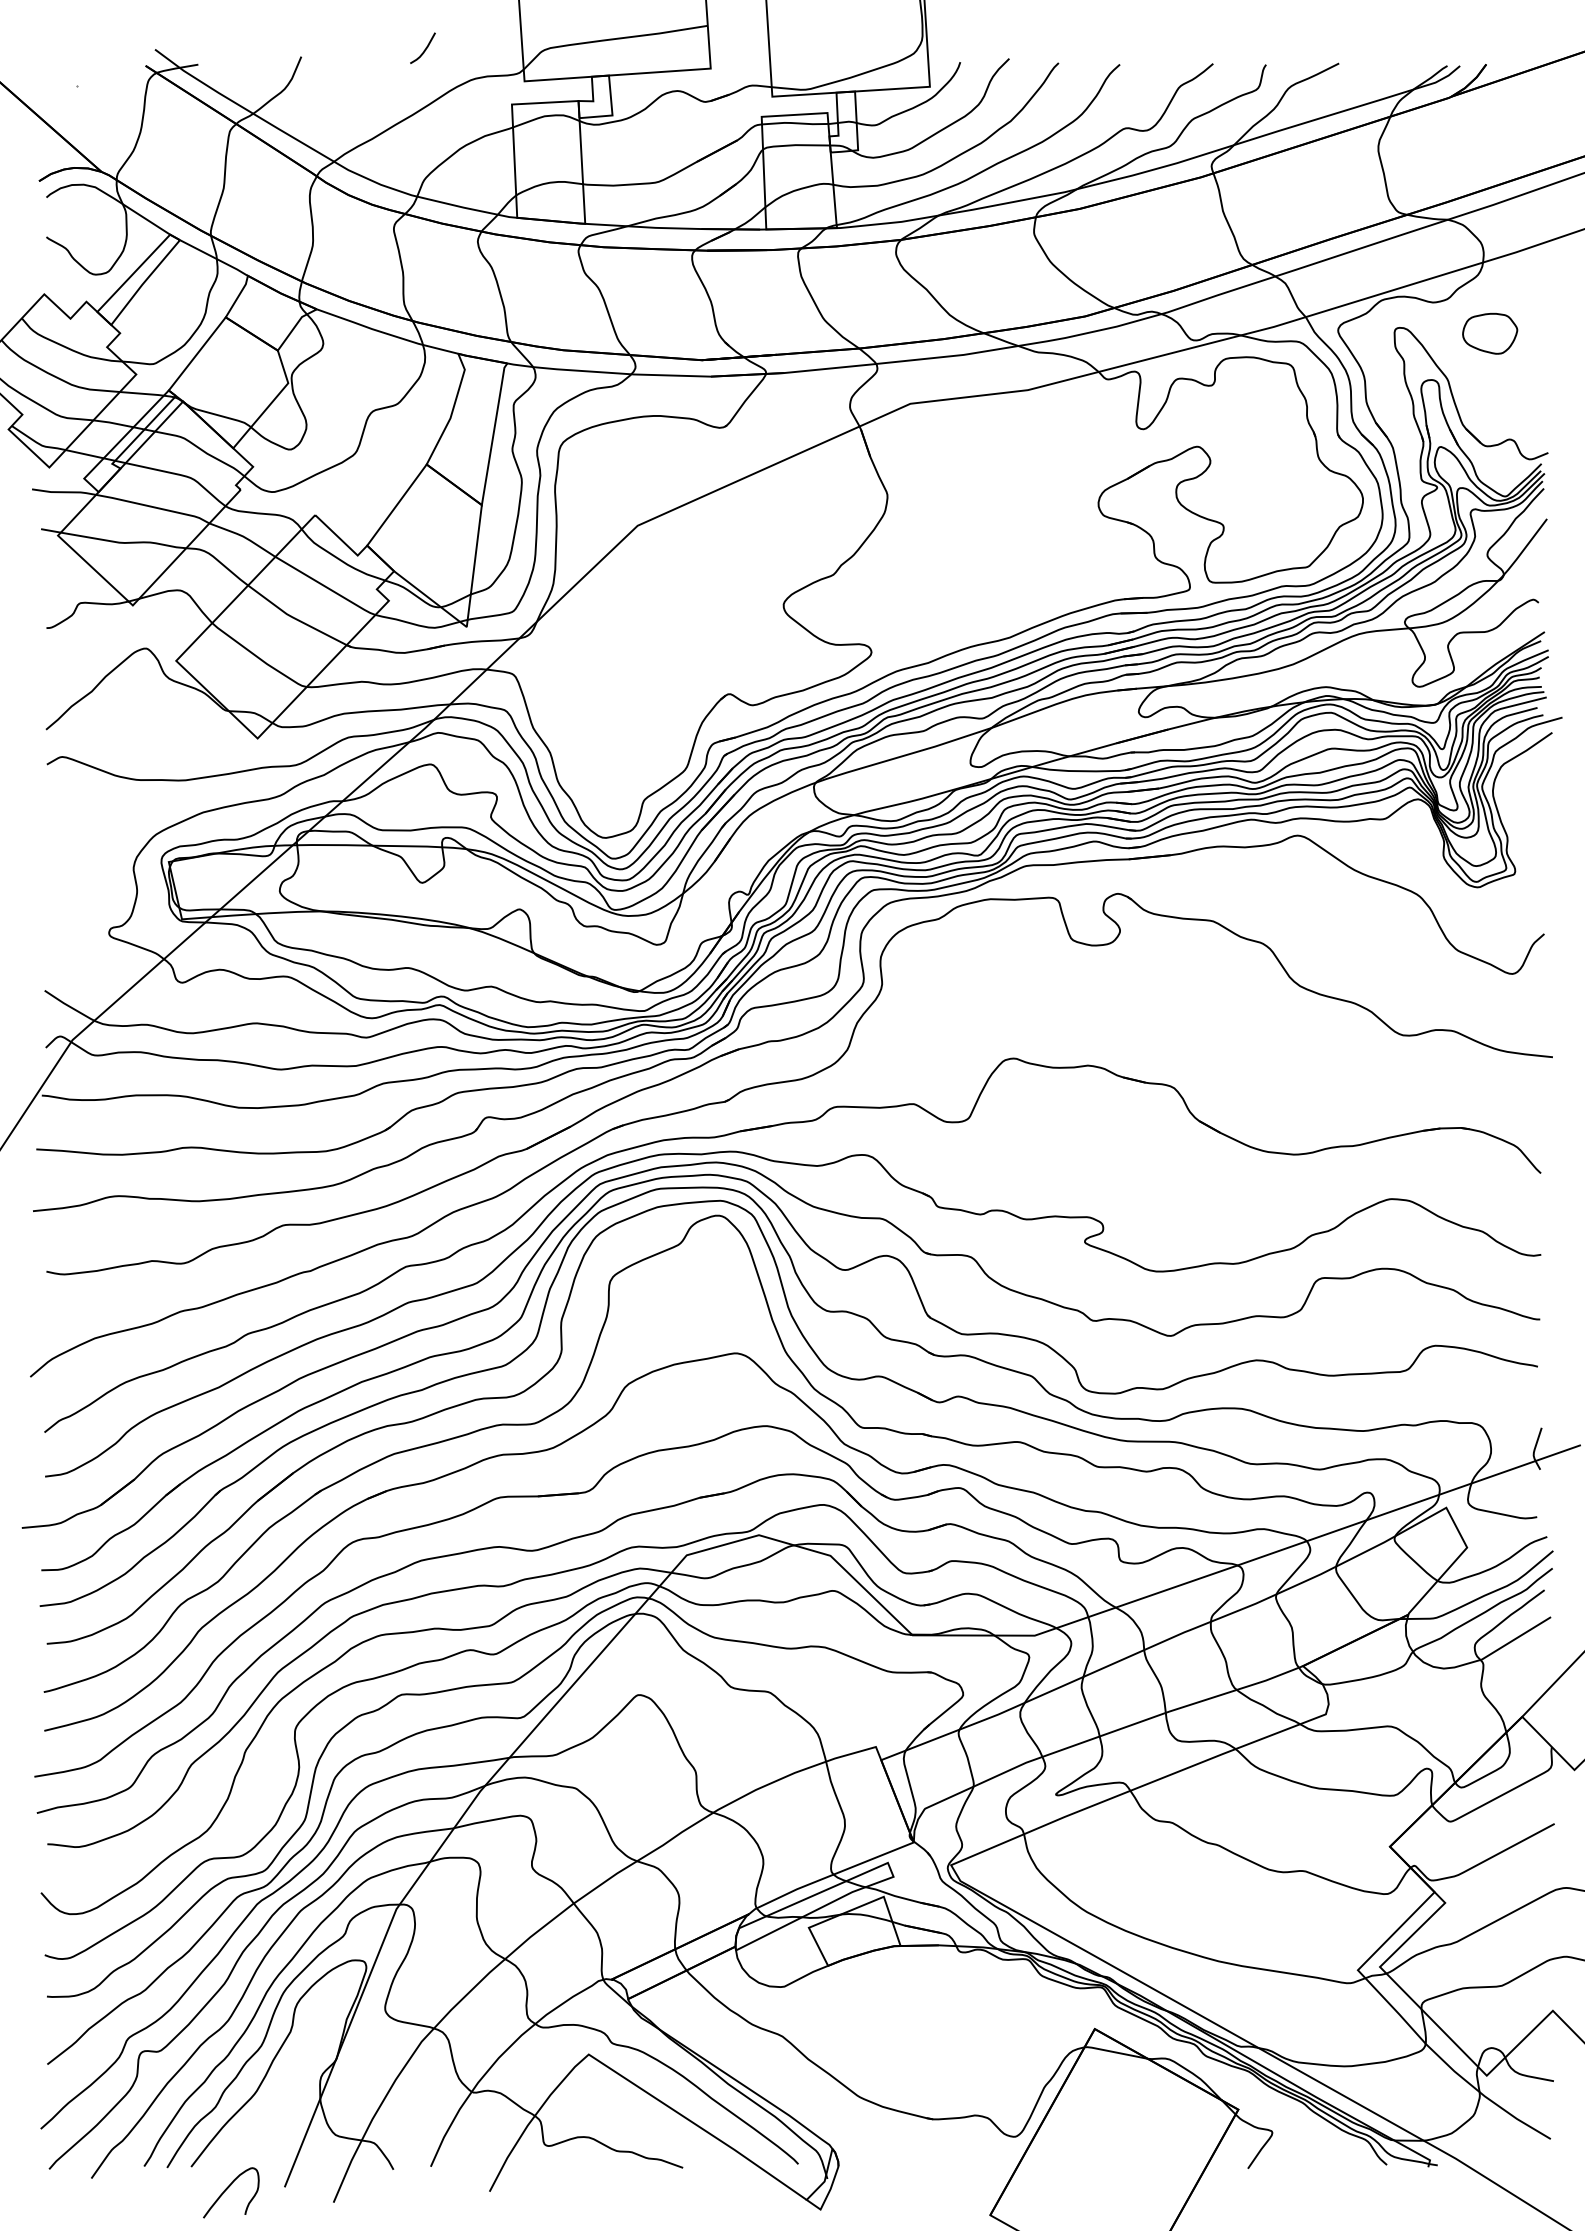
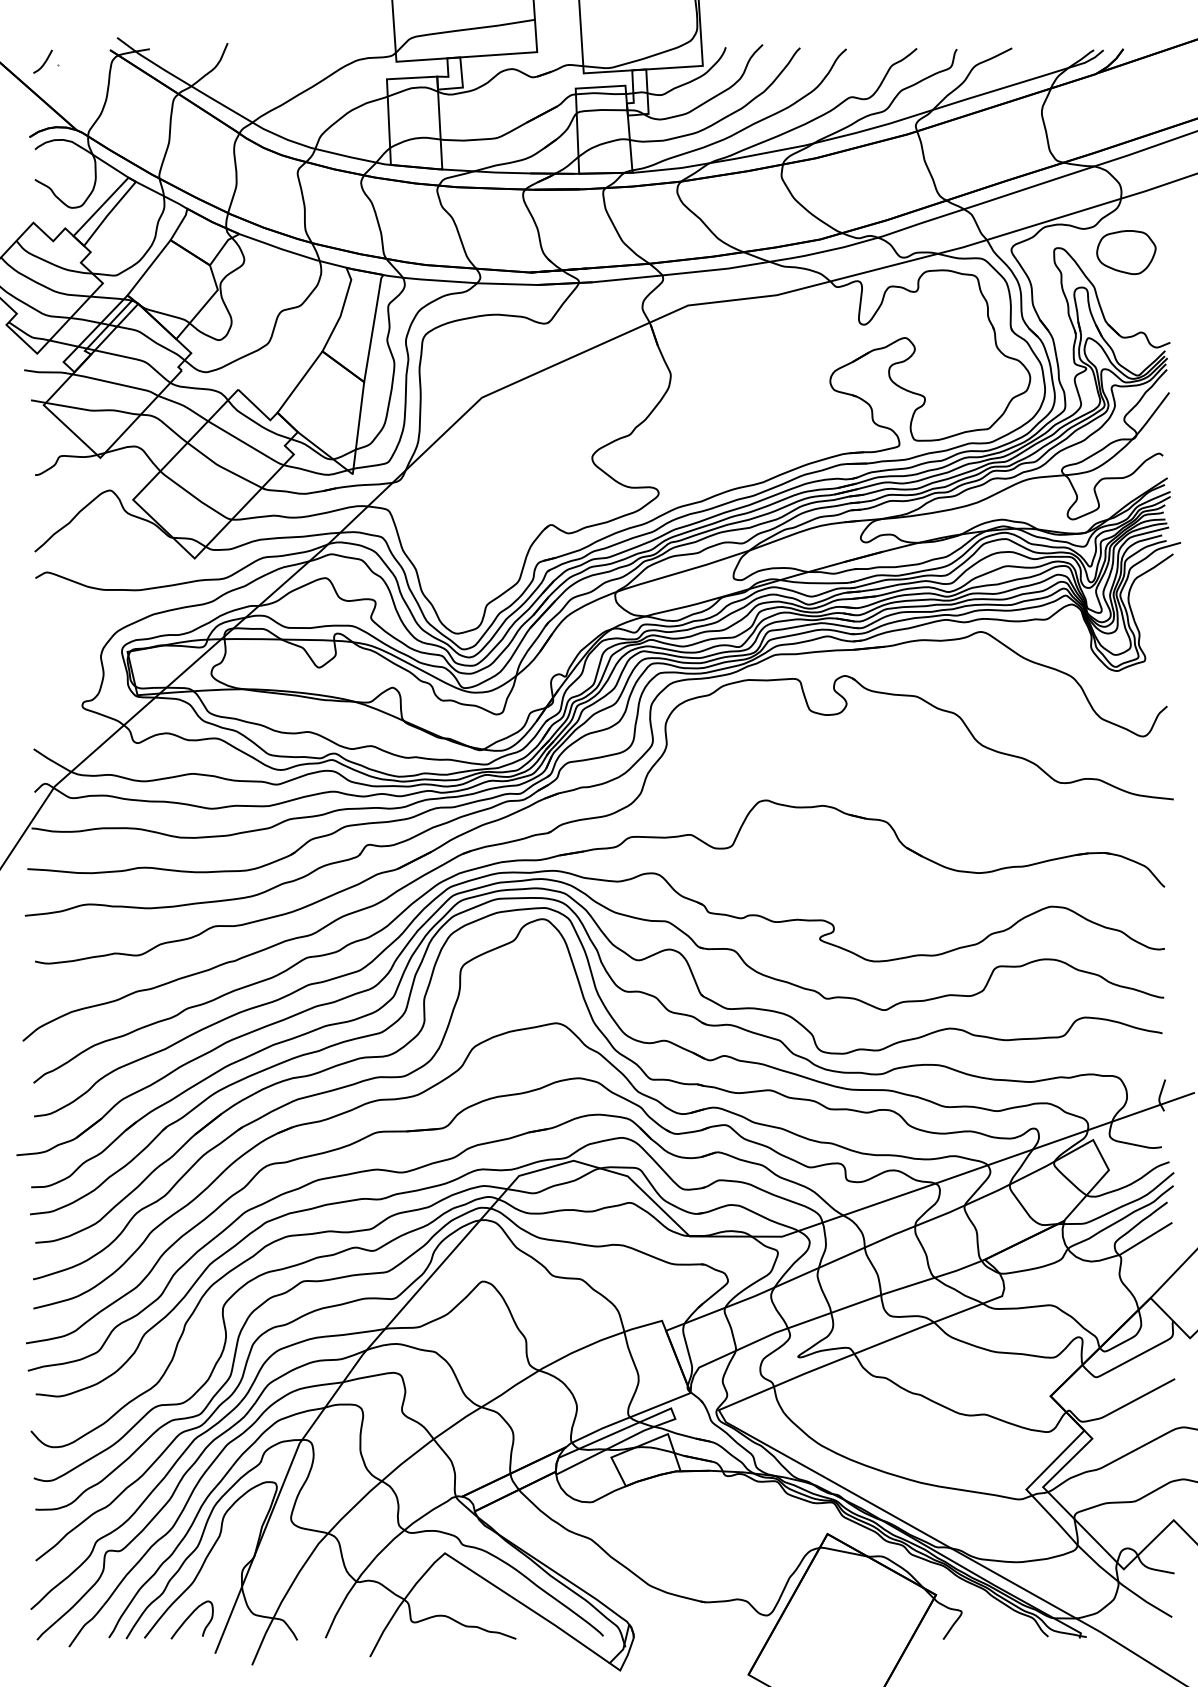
curve: (424, 49) -> (44, 62), moved
part: (1489, 333) -> (1125, 252), size x1.43
curve: (228, 2188) -> (190, 1616), moved

